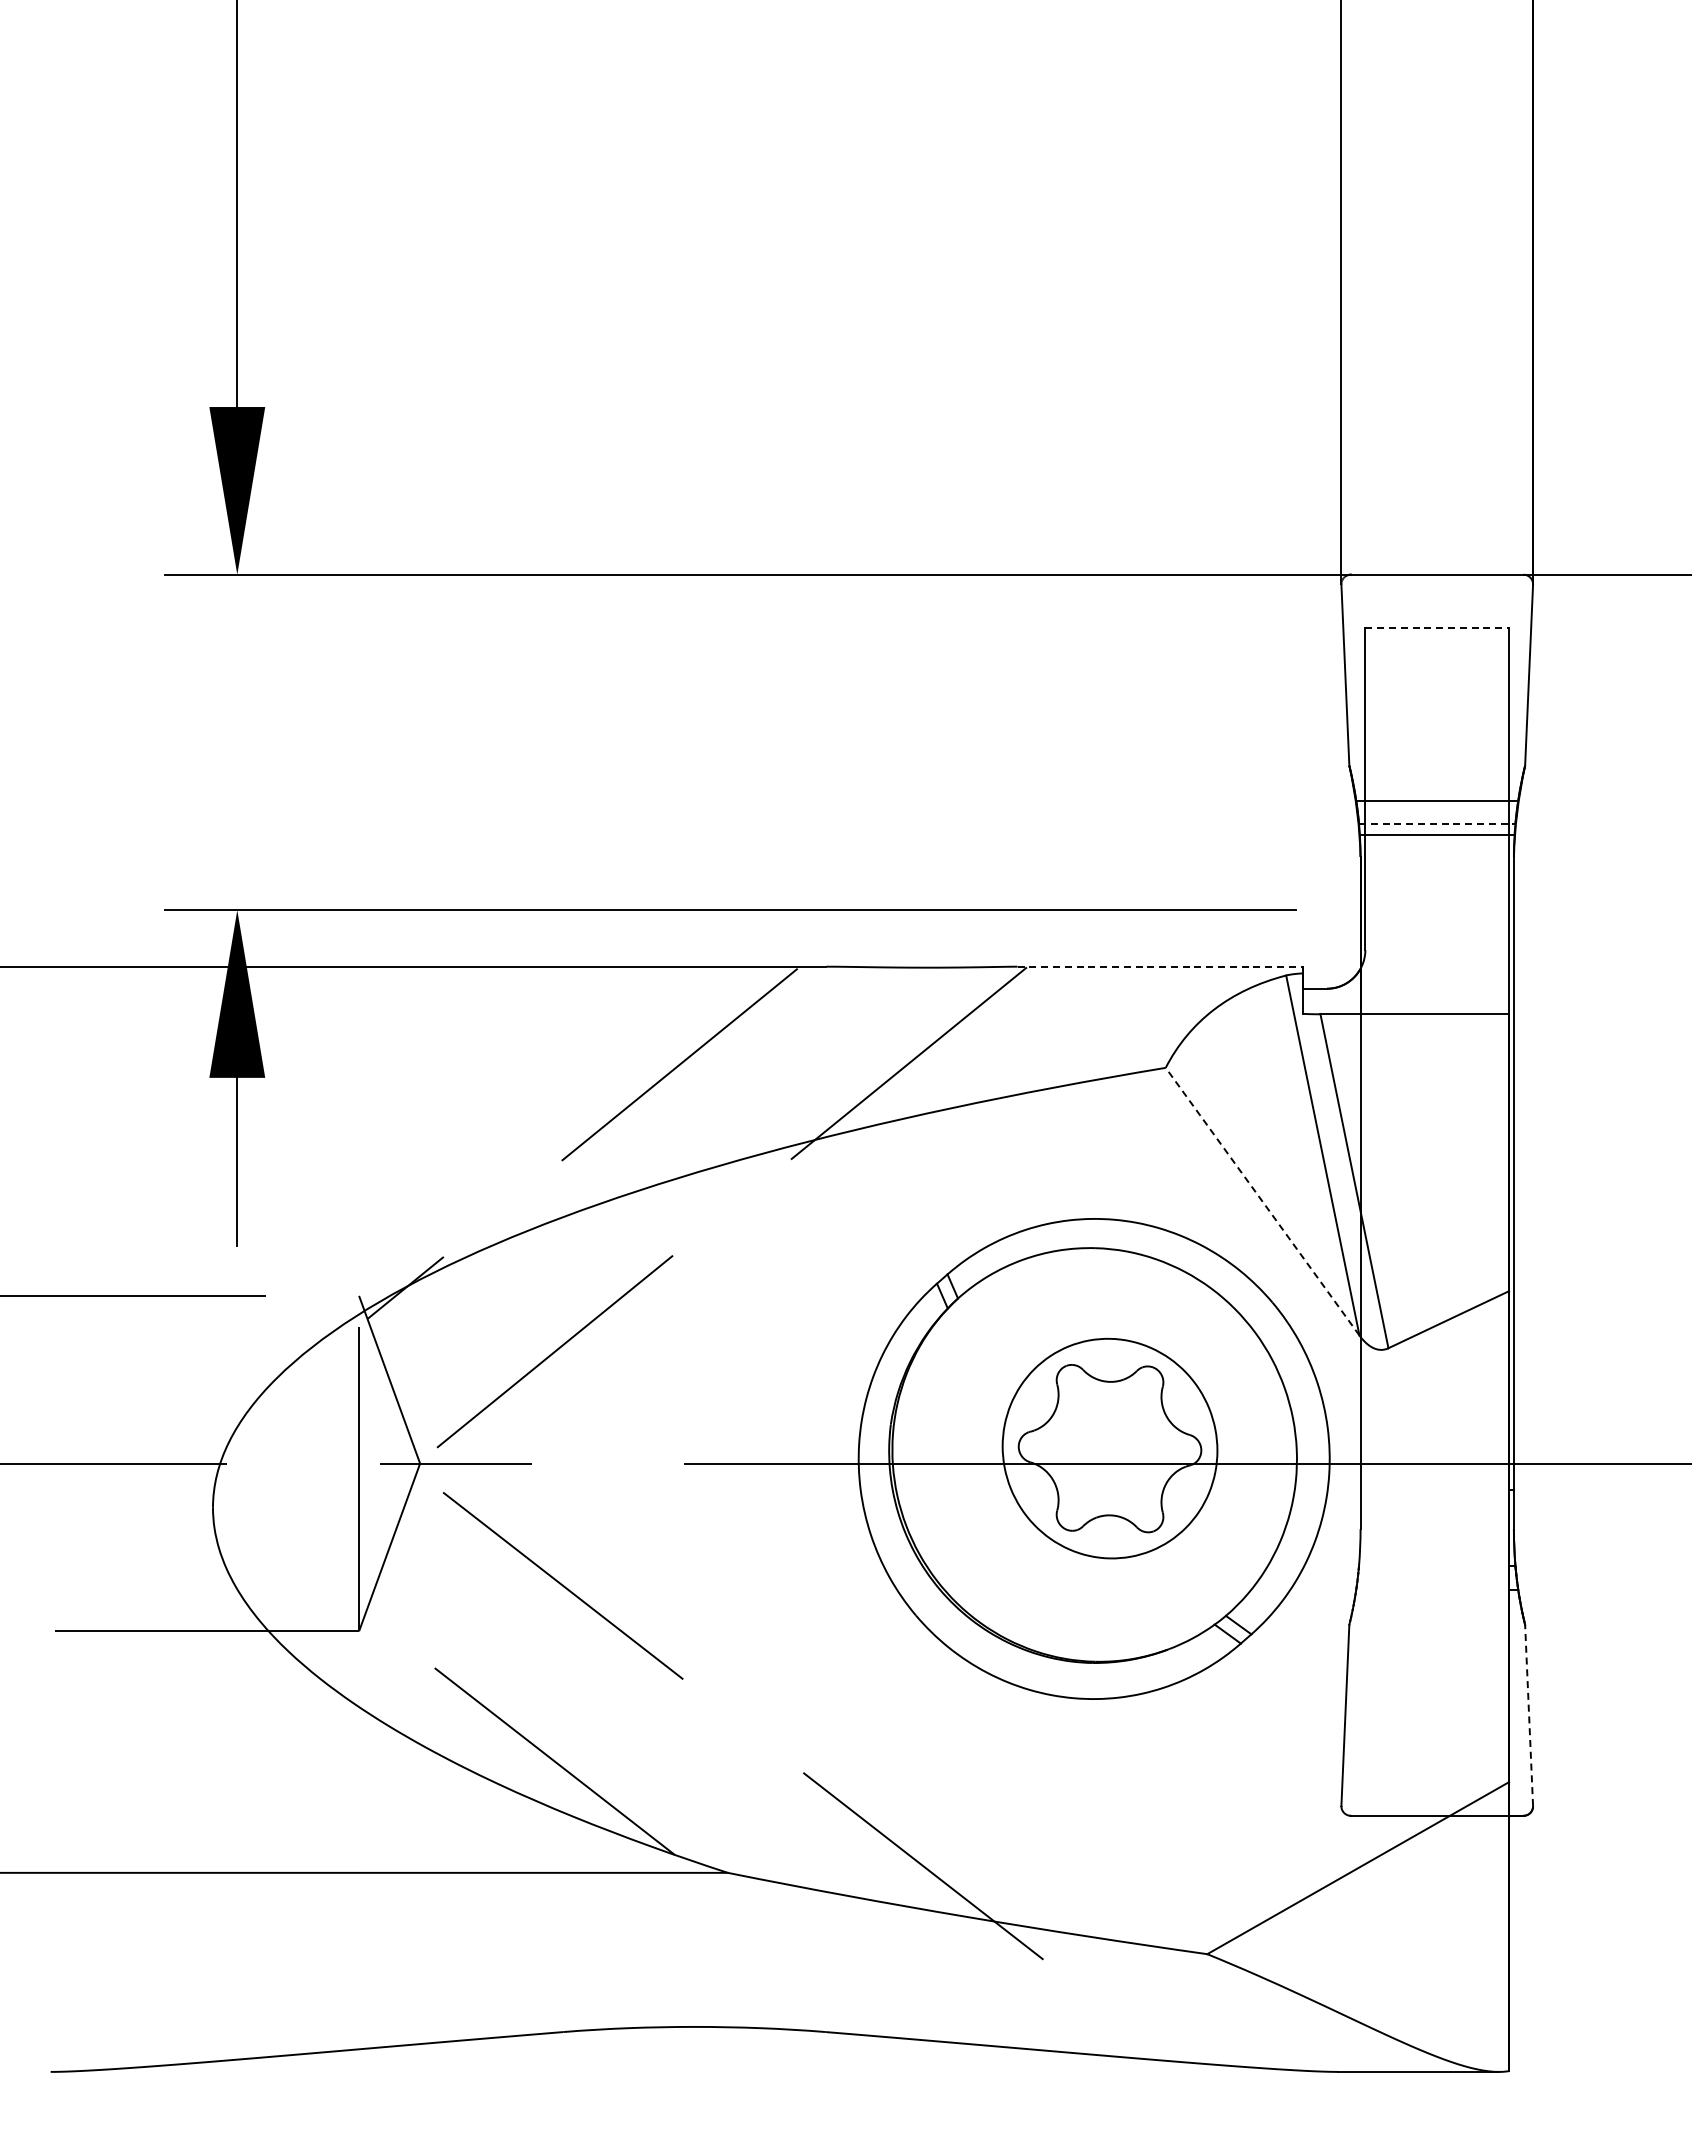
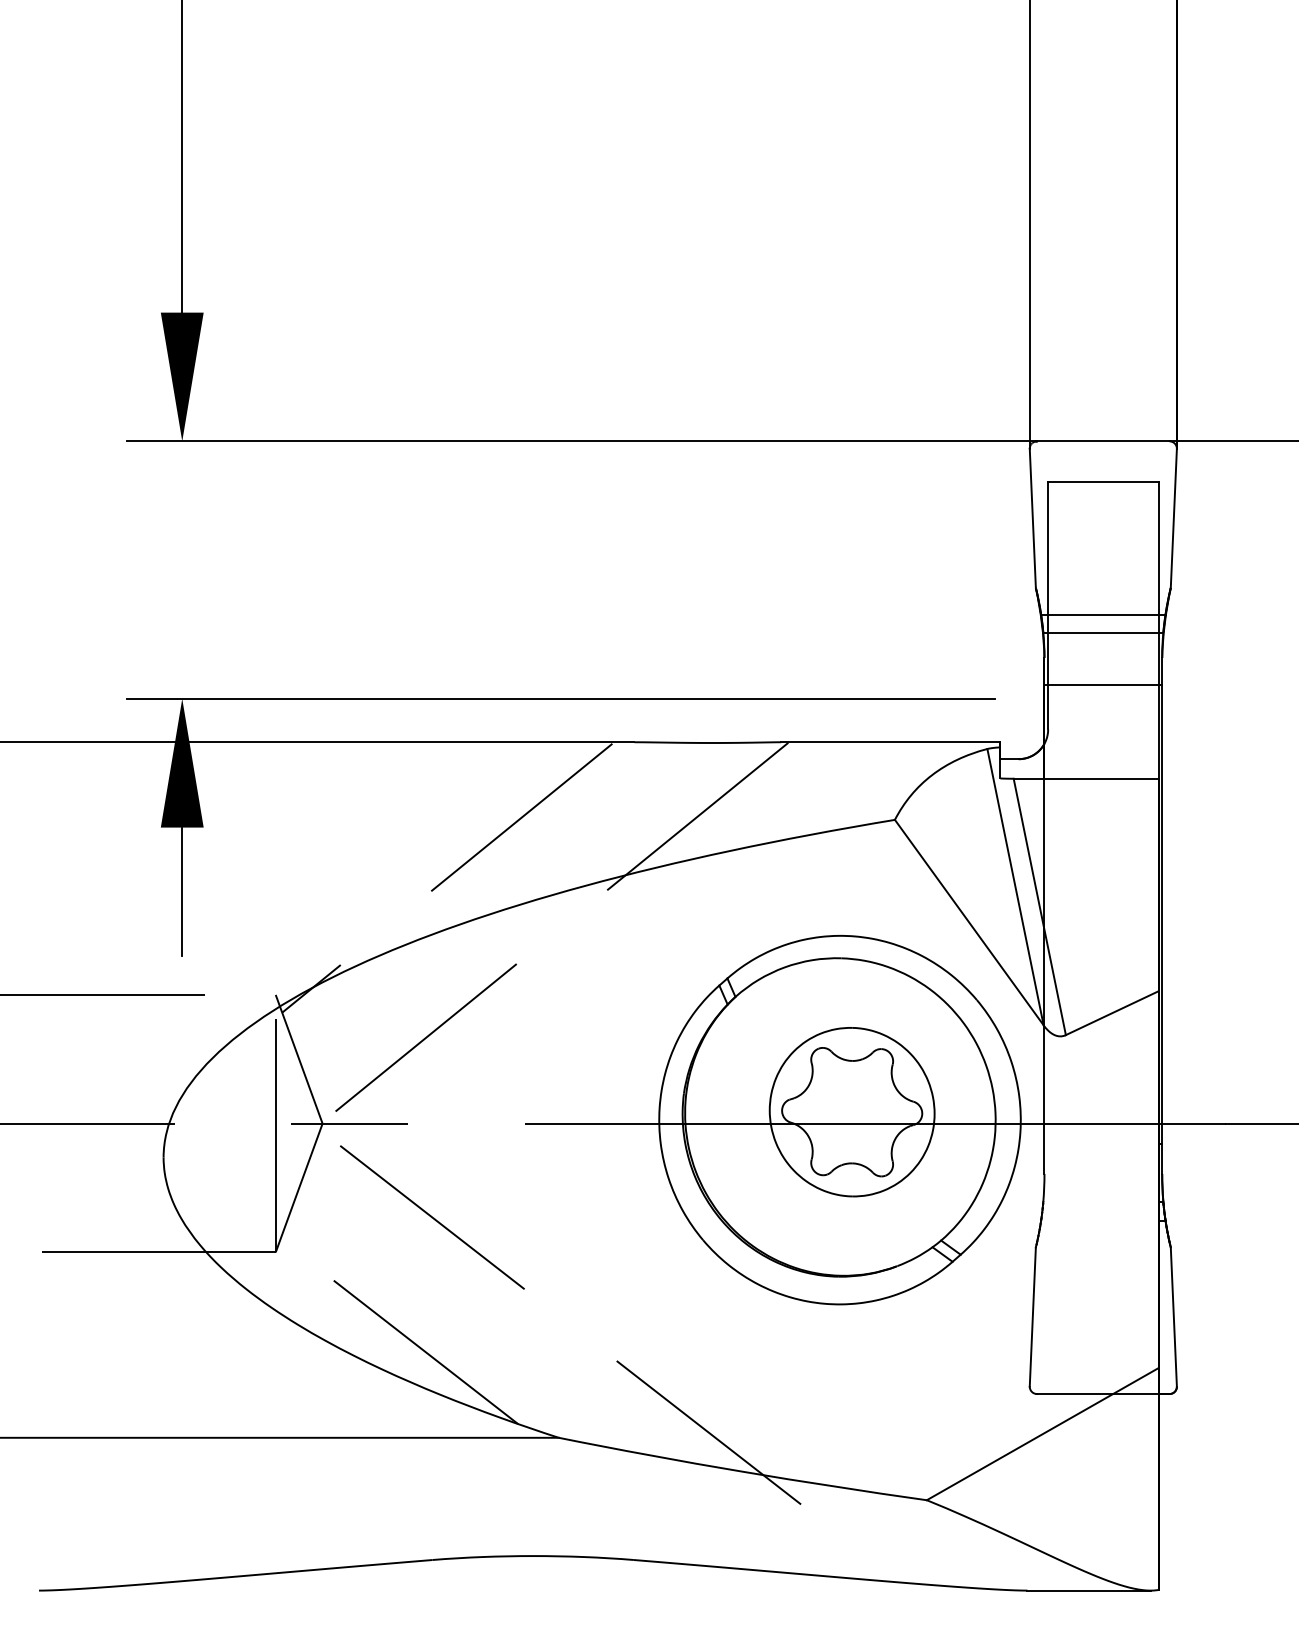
line: (1437, 627) -> (1103, 481), dashed -> solid
line: (1437, 823) -> (1103, 632), dashed -> solid
line: (1436, 834) -> (1102, 684), moved
line: (1160, 966) -> (890, 742), dashed -> solid
line: (1262, 1201) -> (969, 922), dashed -> solid
line: (1529, 1715) -> (1174, 1317), dashed -> solid

